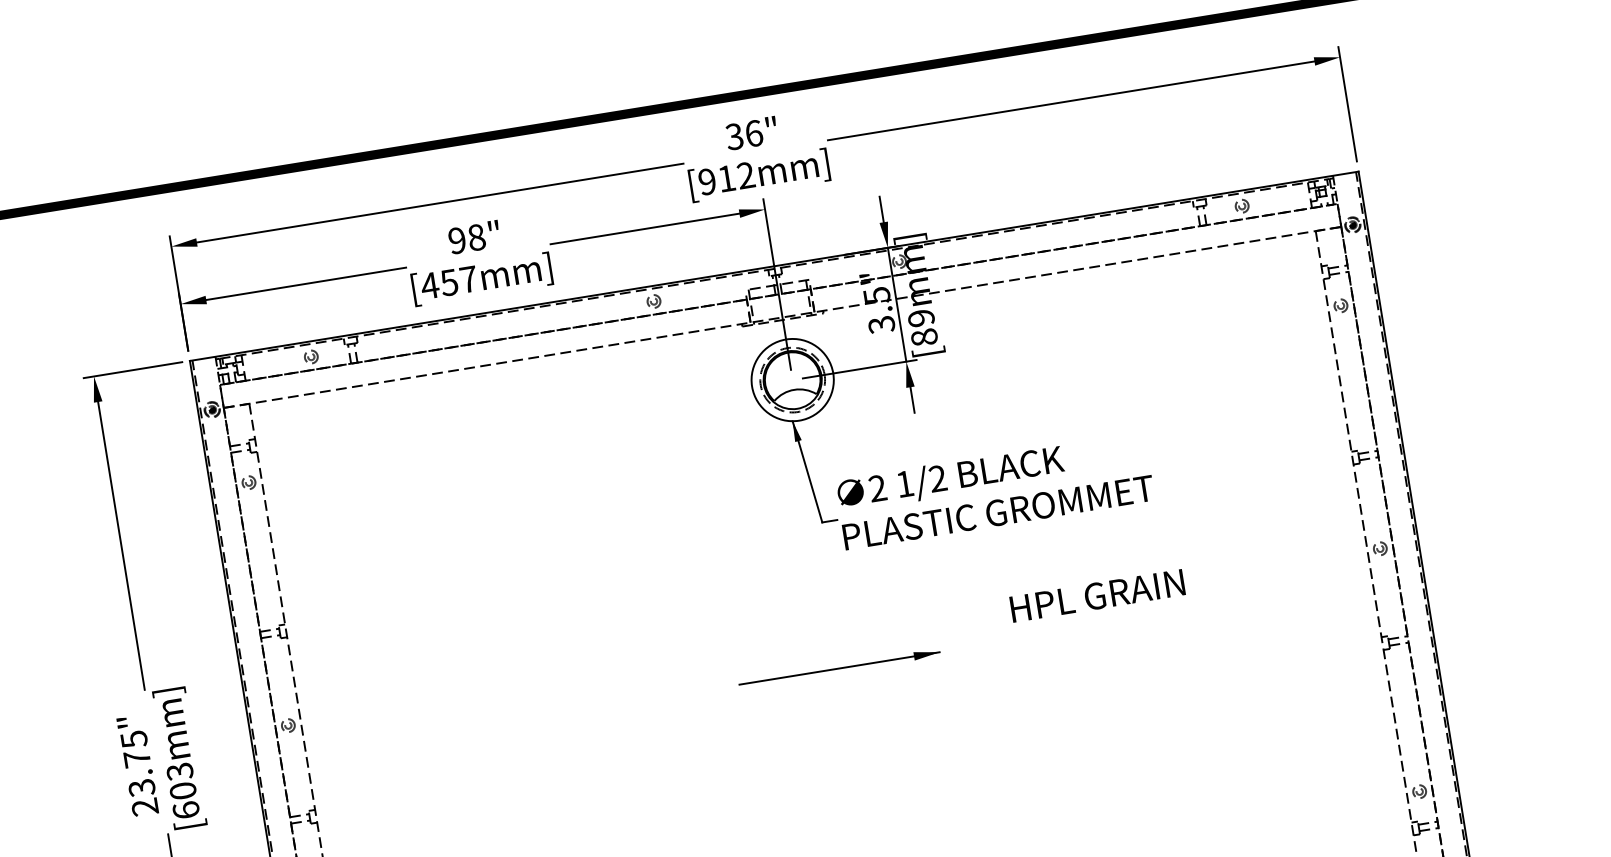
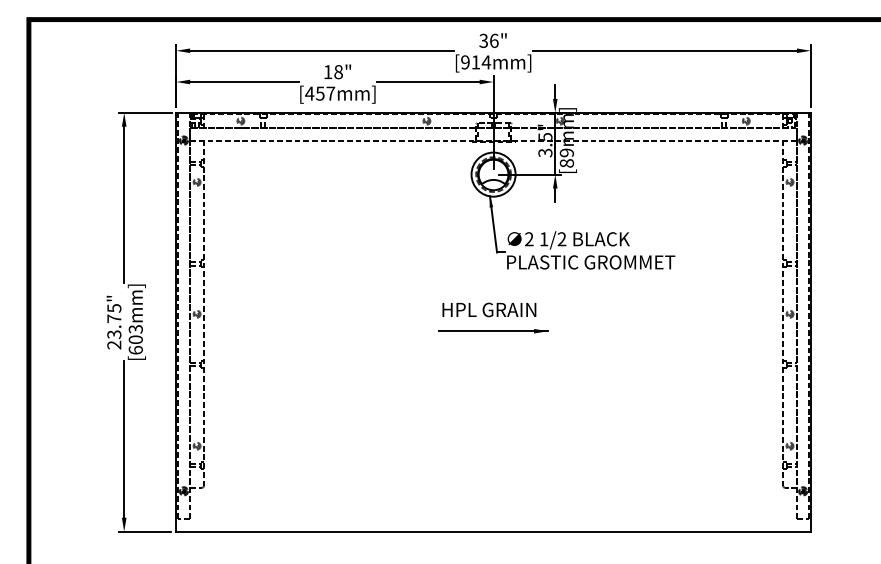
text: (746, 175) -> (486, 62), [912mm] -> [914mm]
text: (456, 241) -> (327, 72), 98" -> 18"
text: (1097, 595) -> (489, 309), moved

